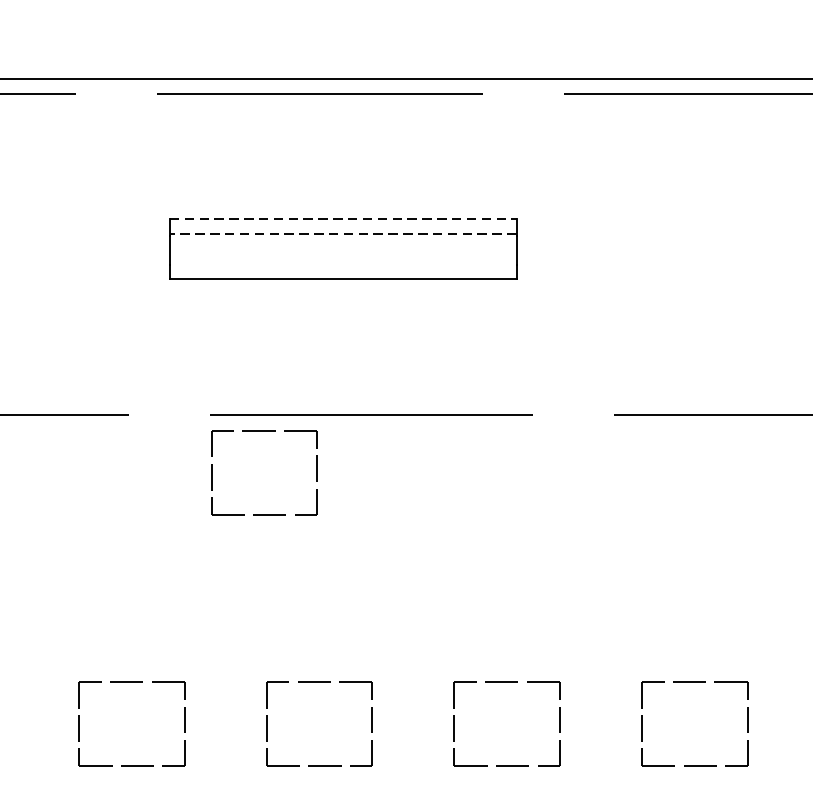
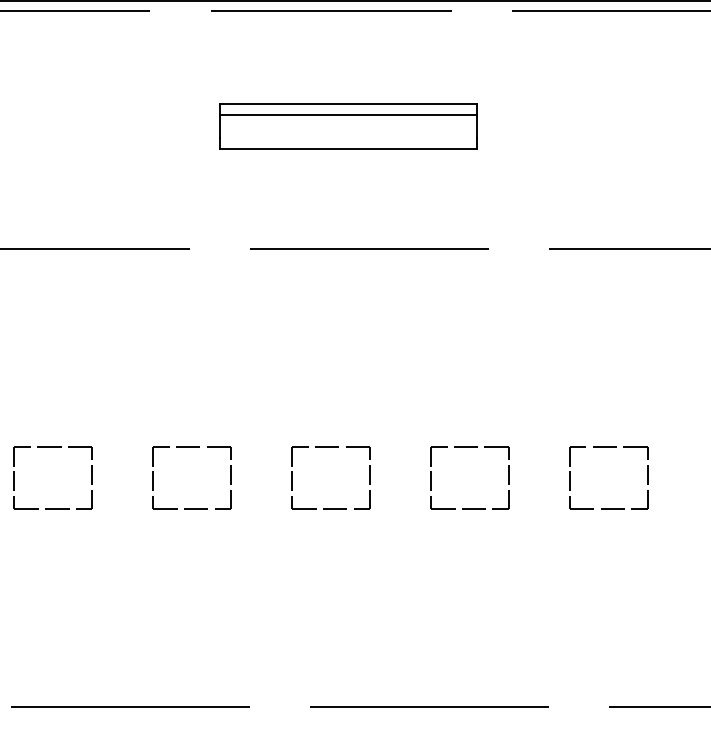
line: (343, 219) -> (348, 104), dashed -> solid
line: (341, 234) -> (347, 115), dashed -> solid
part: (263, 431) -> (289, 261), removed

